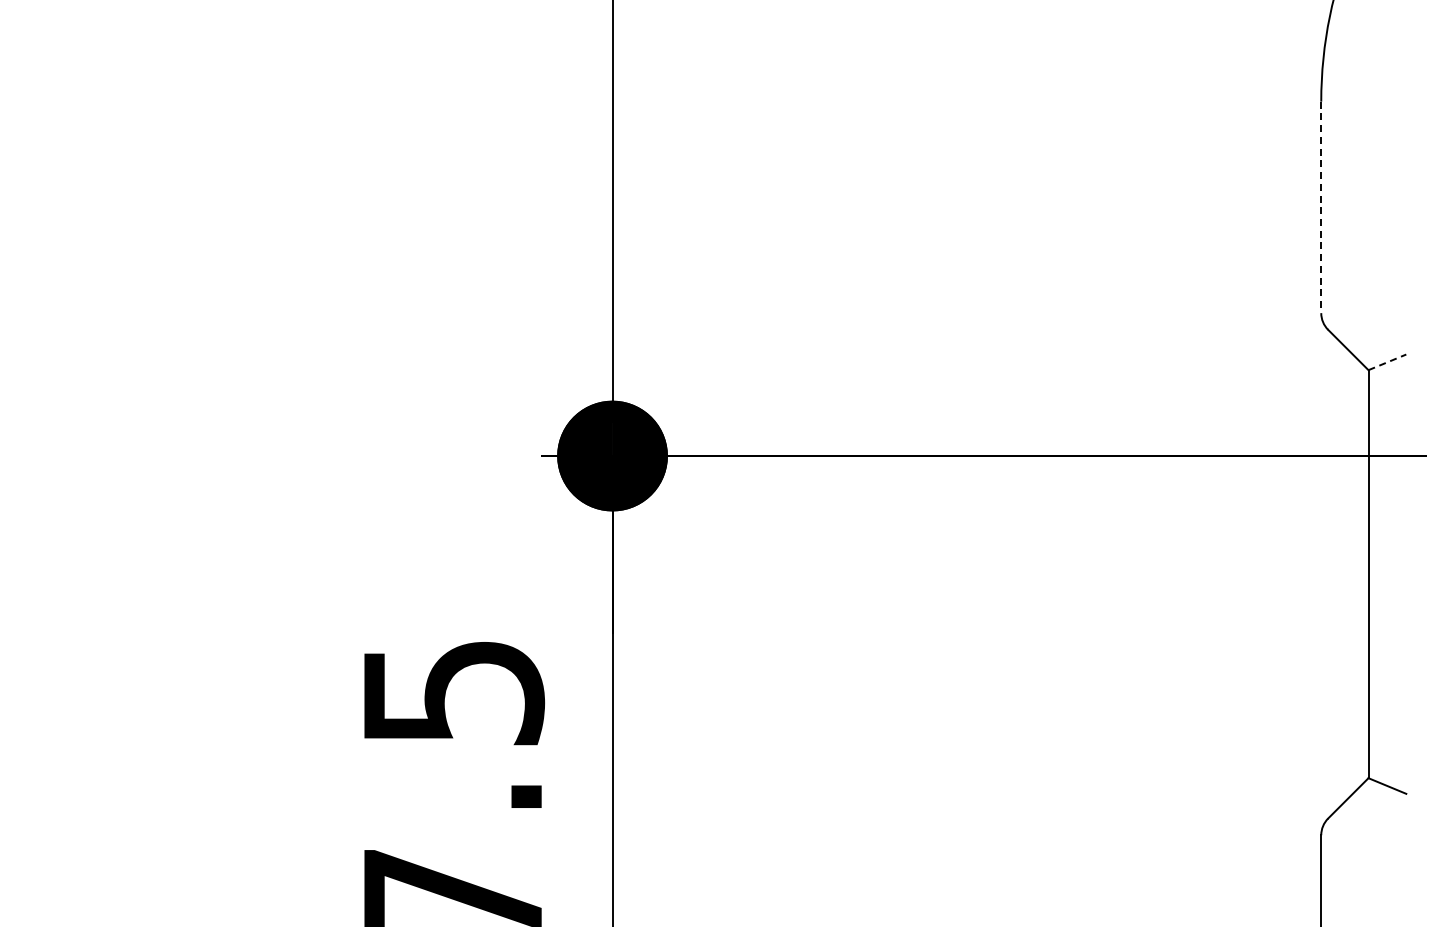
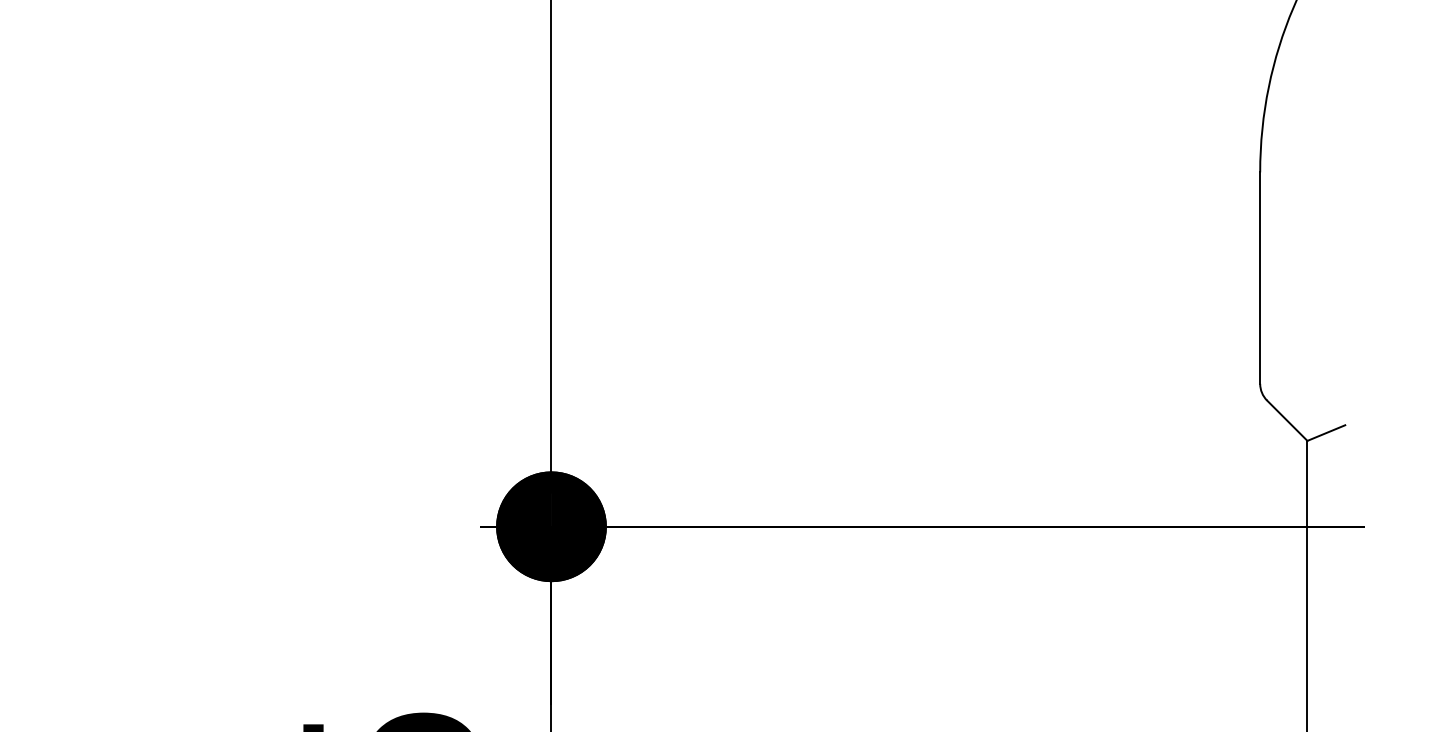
line: (1321, 207) -> (1260, 278), dashed -> solid
line: (1387, 362) -> (1326, 433), dashed -> solid

